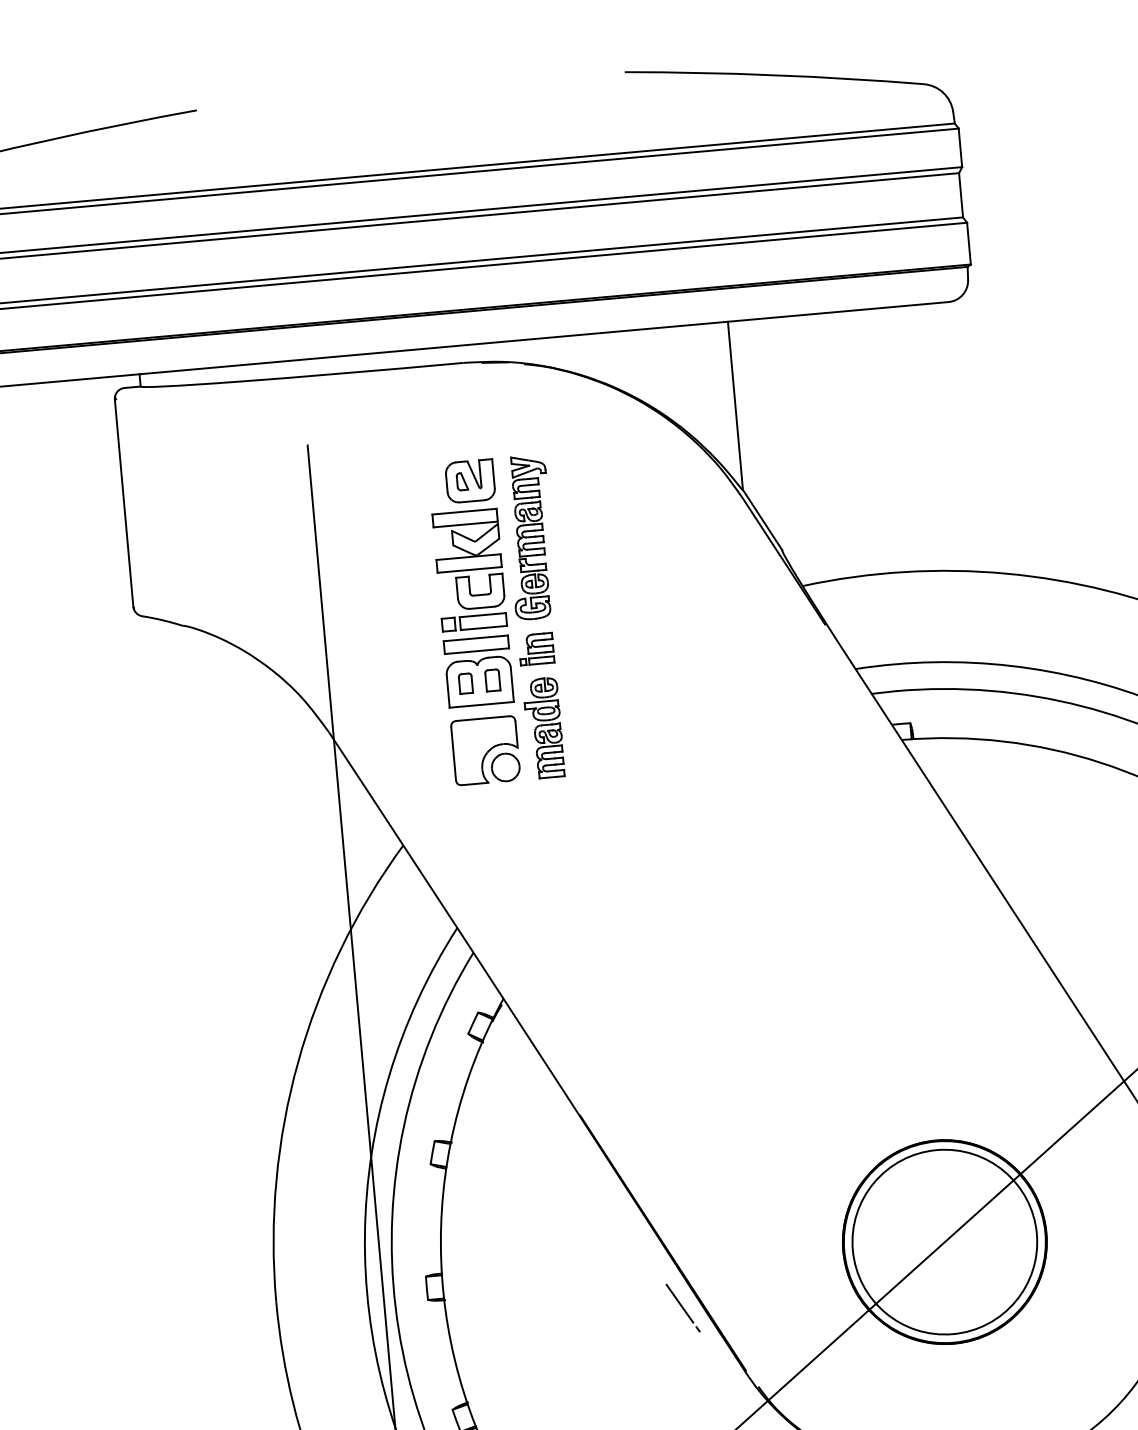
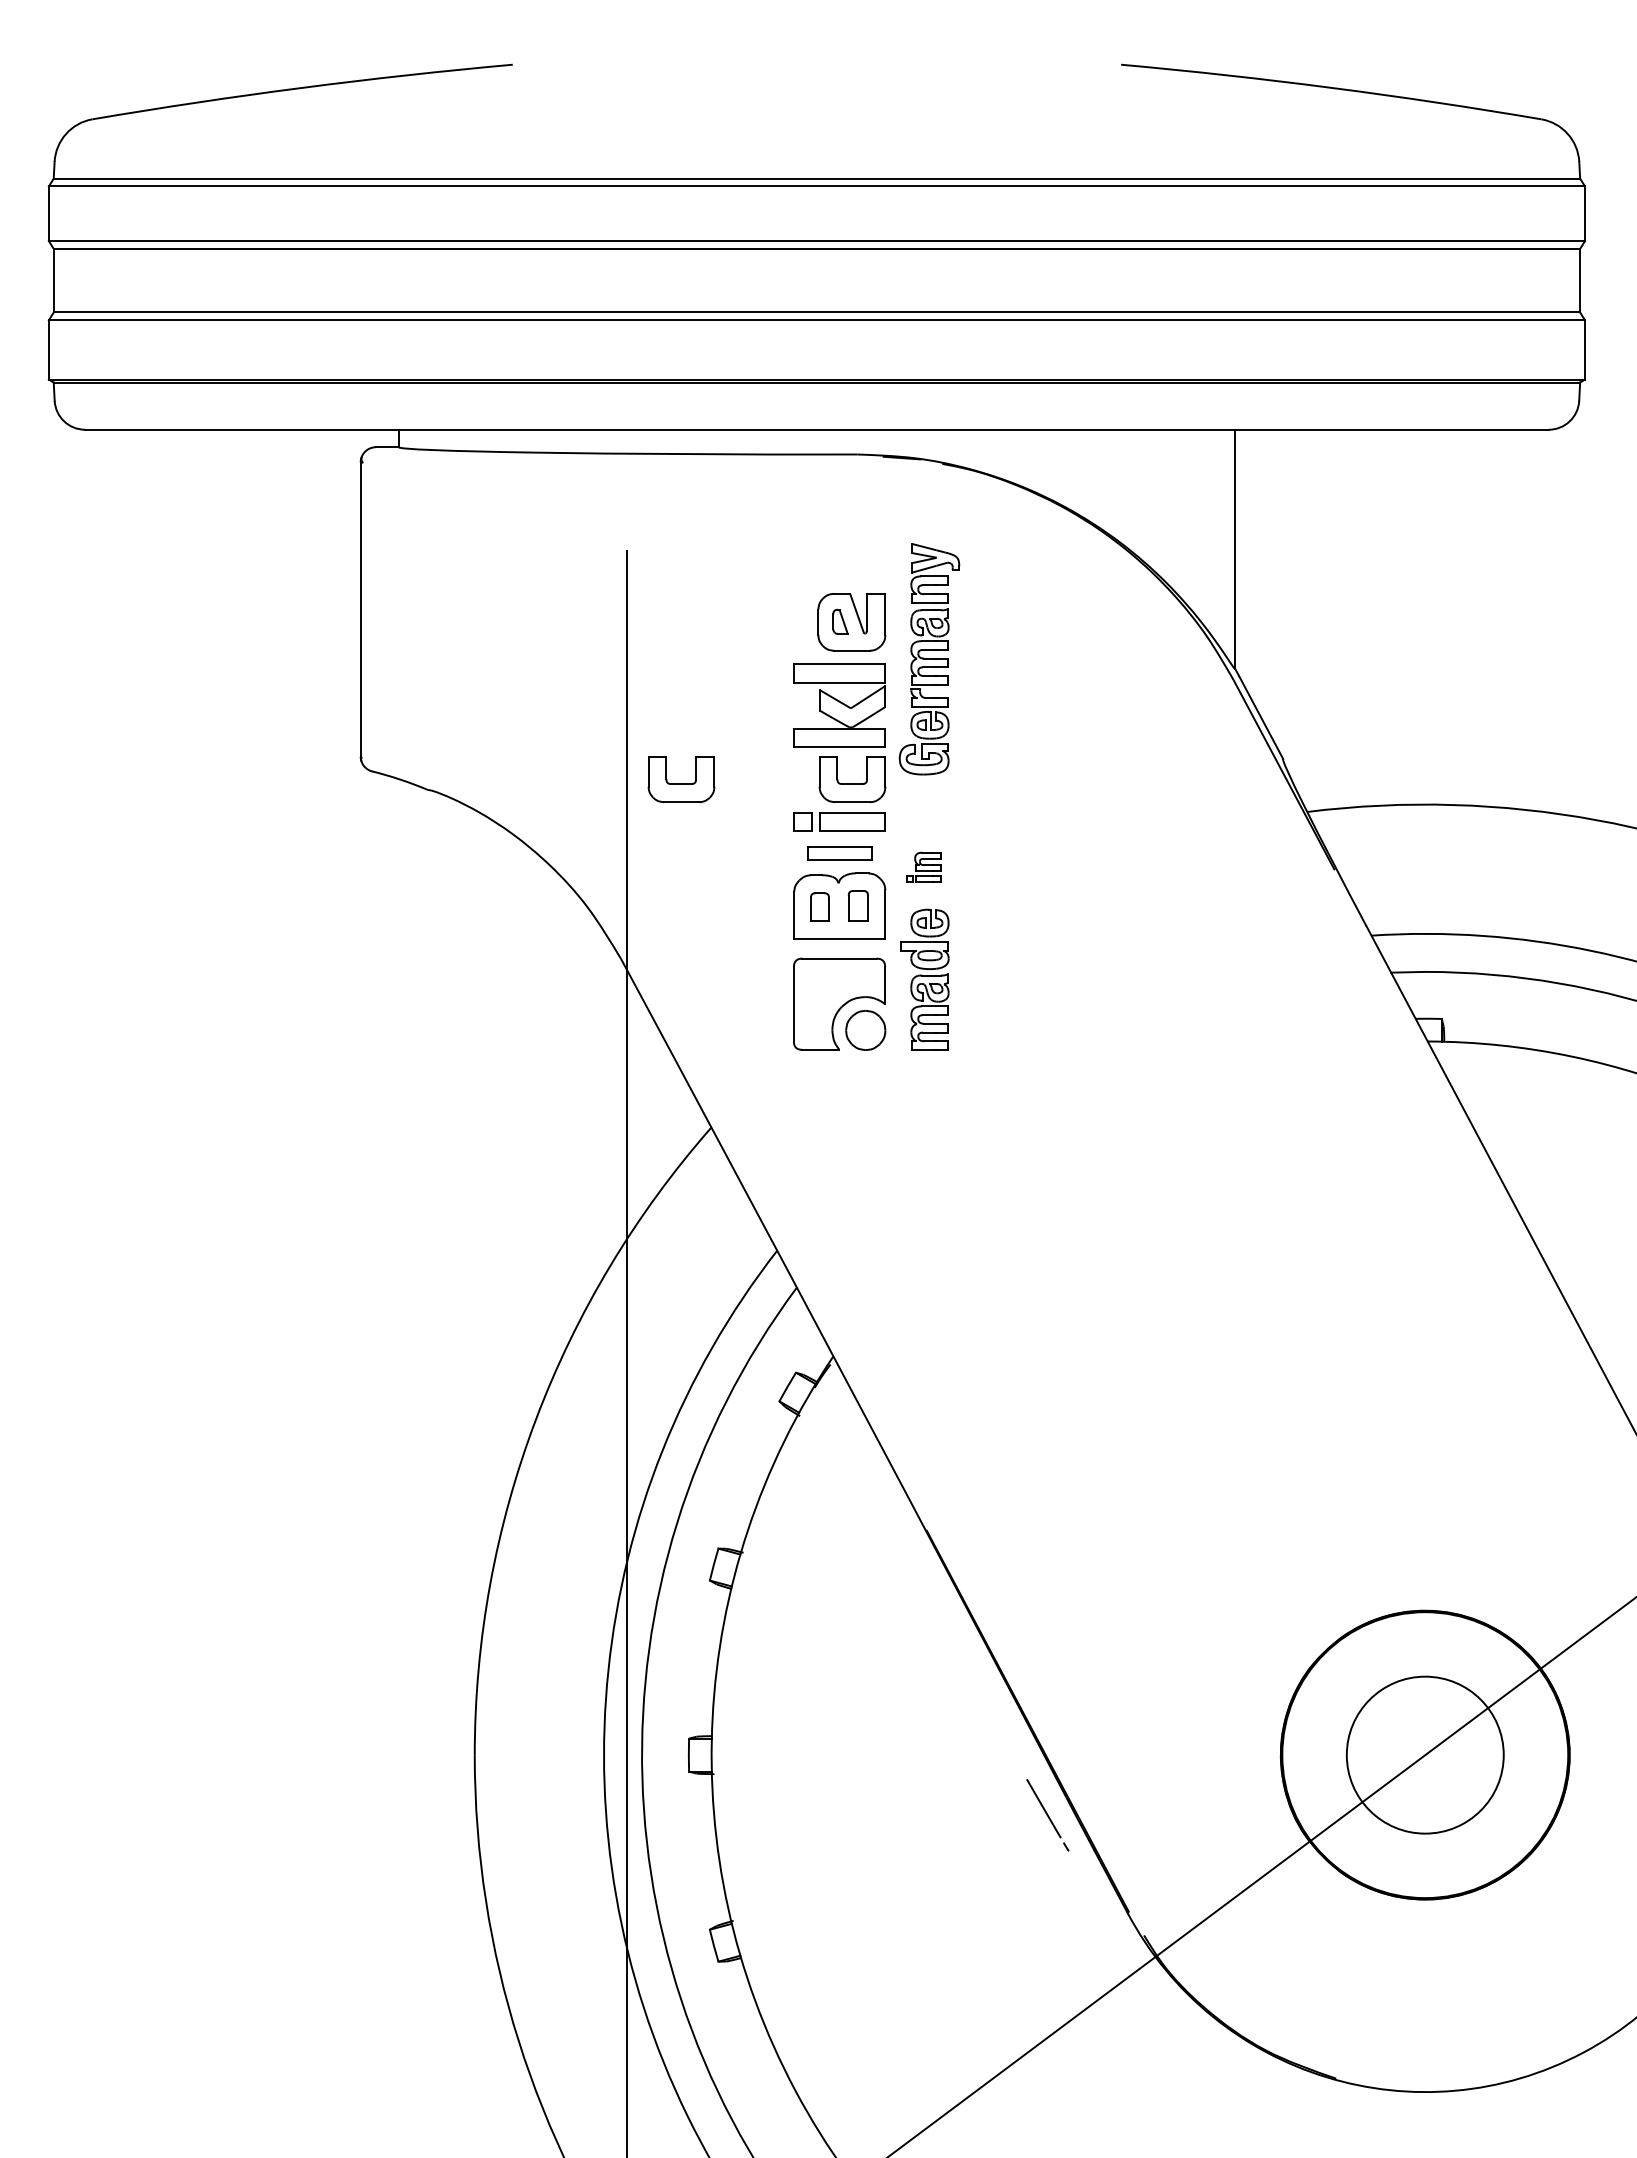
part: (530, 537) -> (929, 659), moved
part: (360, 602) -> (681, 779), added
part: (476, 644) -> (839, 853), size x0.7
part: (536, 649) -> (923, 867), size x0.7
circle: (944, 1241) -> (1425, 1754), size x0.6

